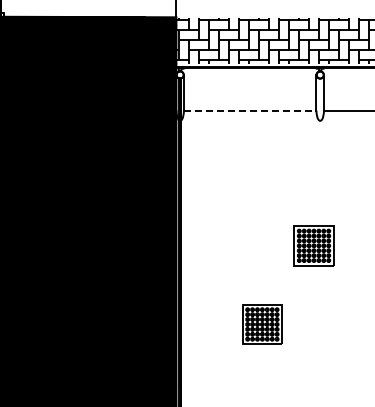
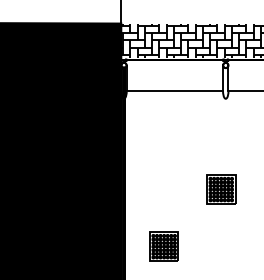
line: (250, 110) -> (175, 91), dashed -> solid
part: (262, 324) -> (164, 246), moved

